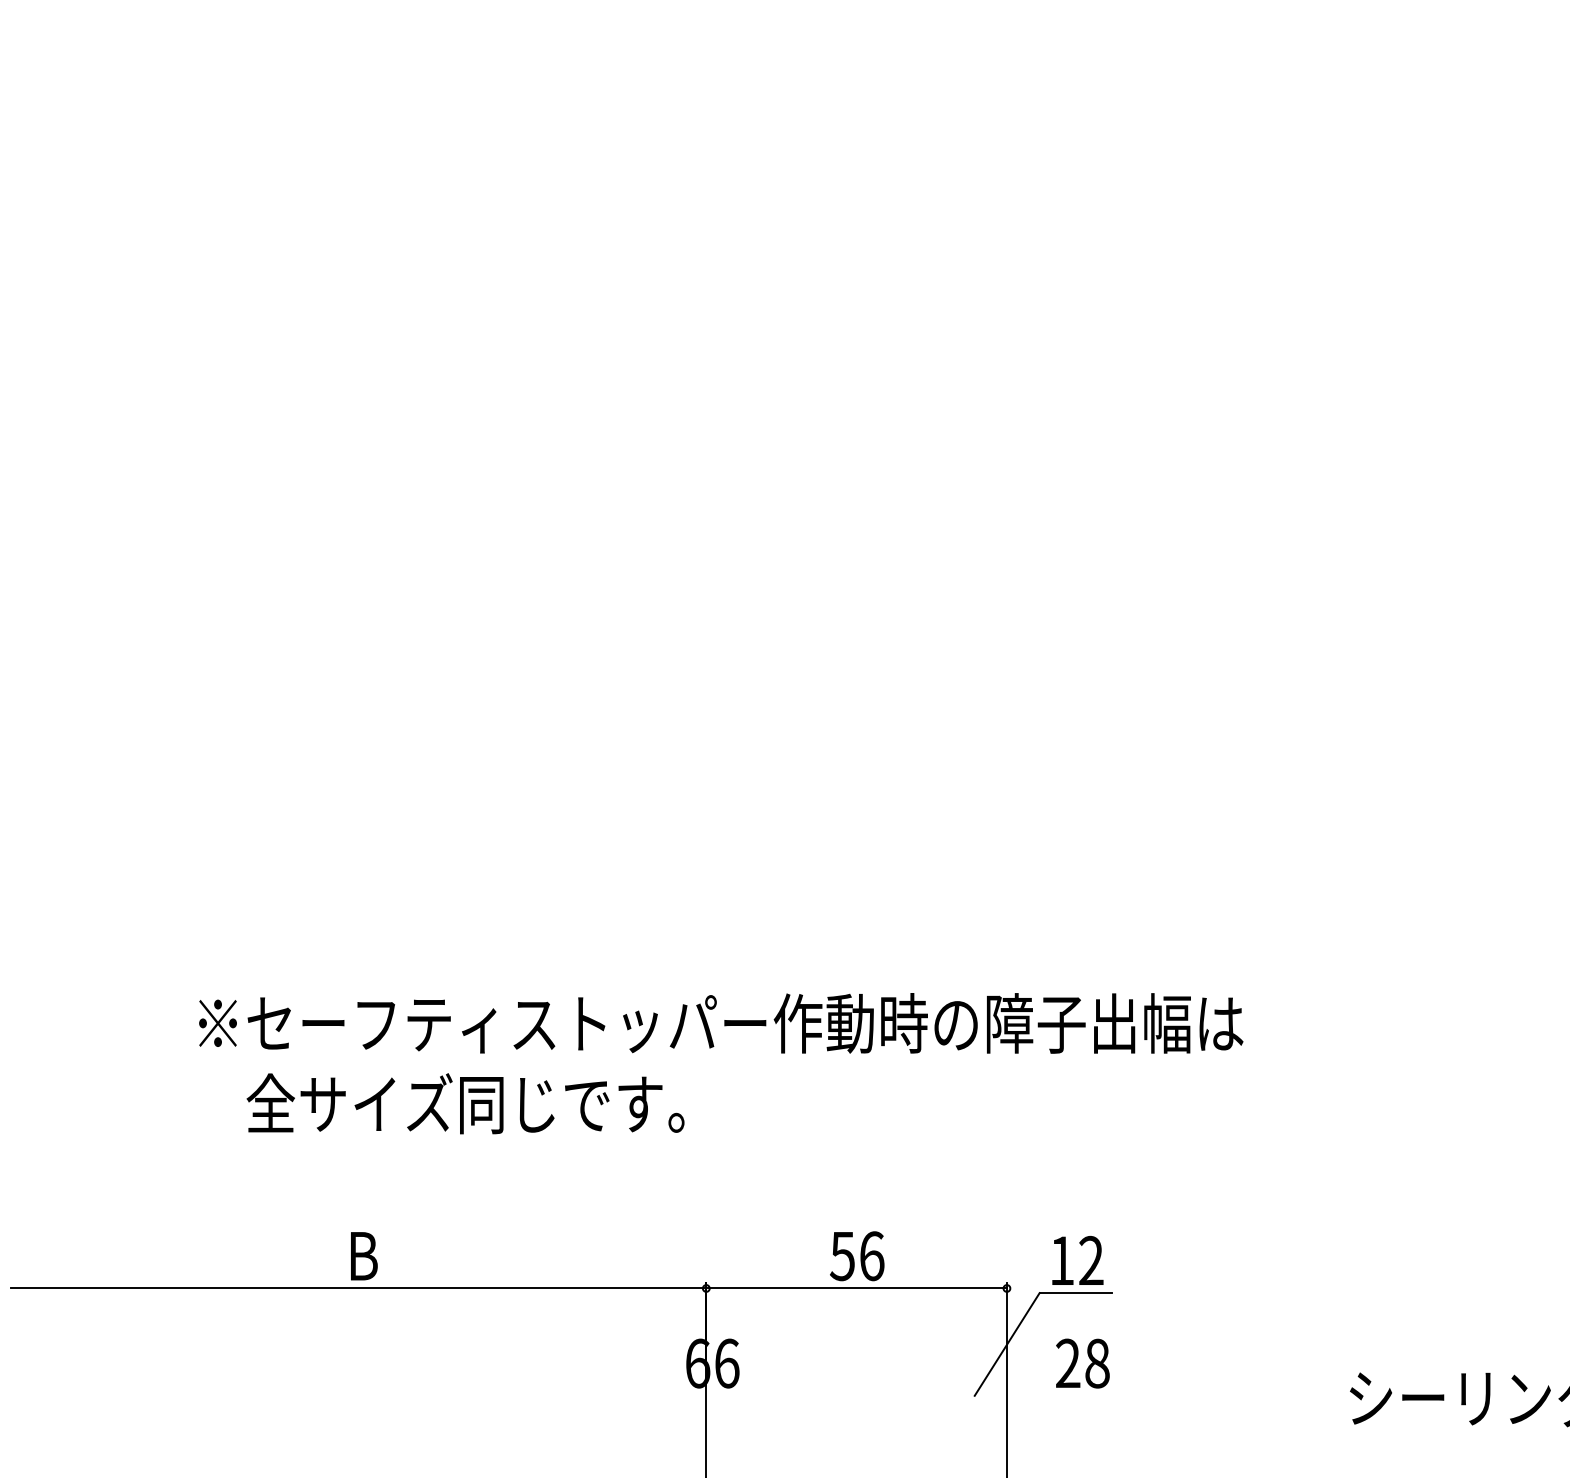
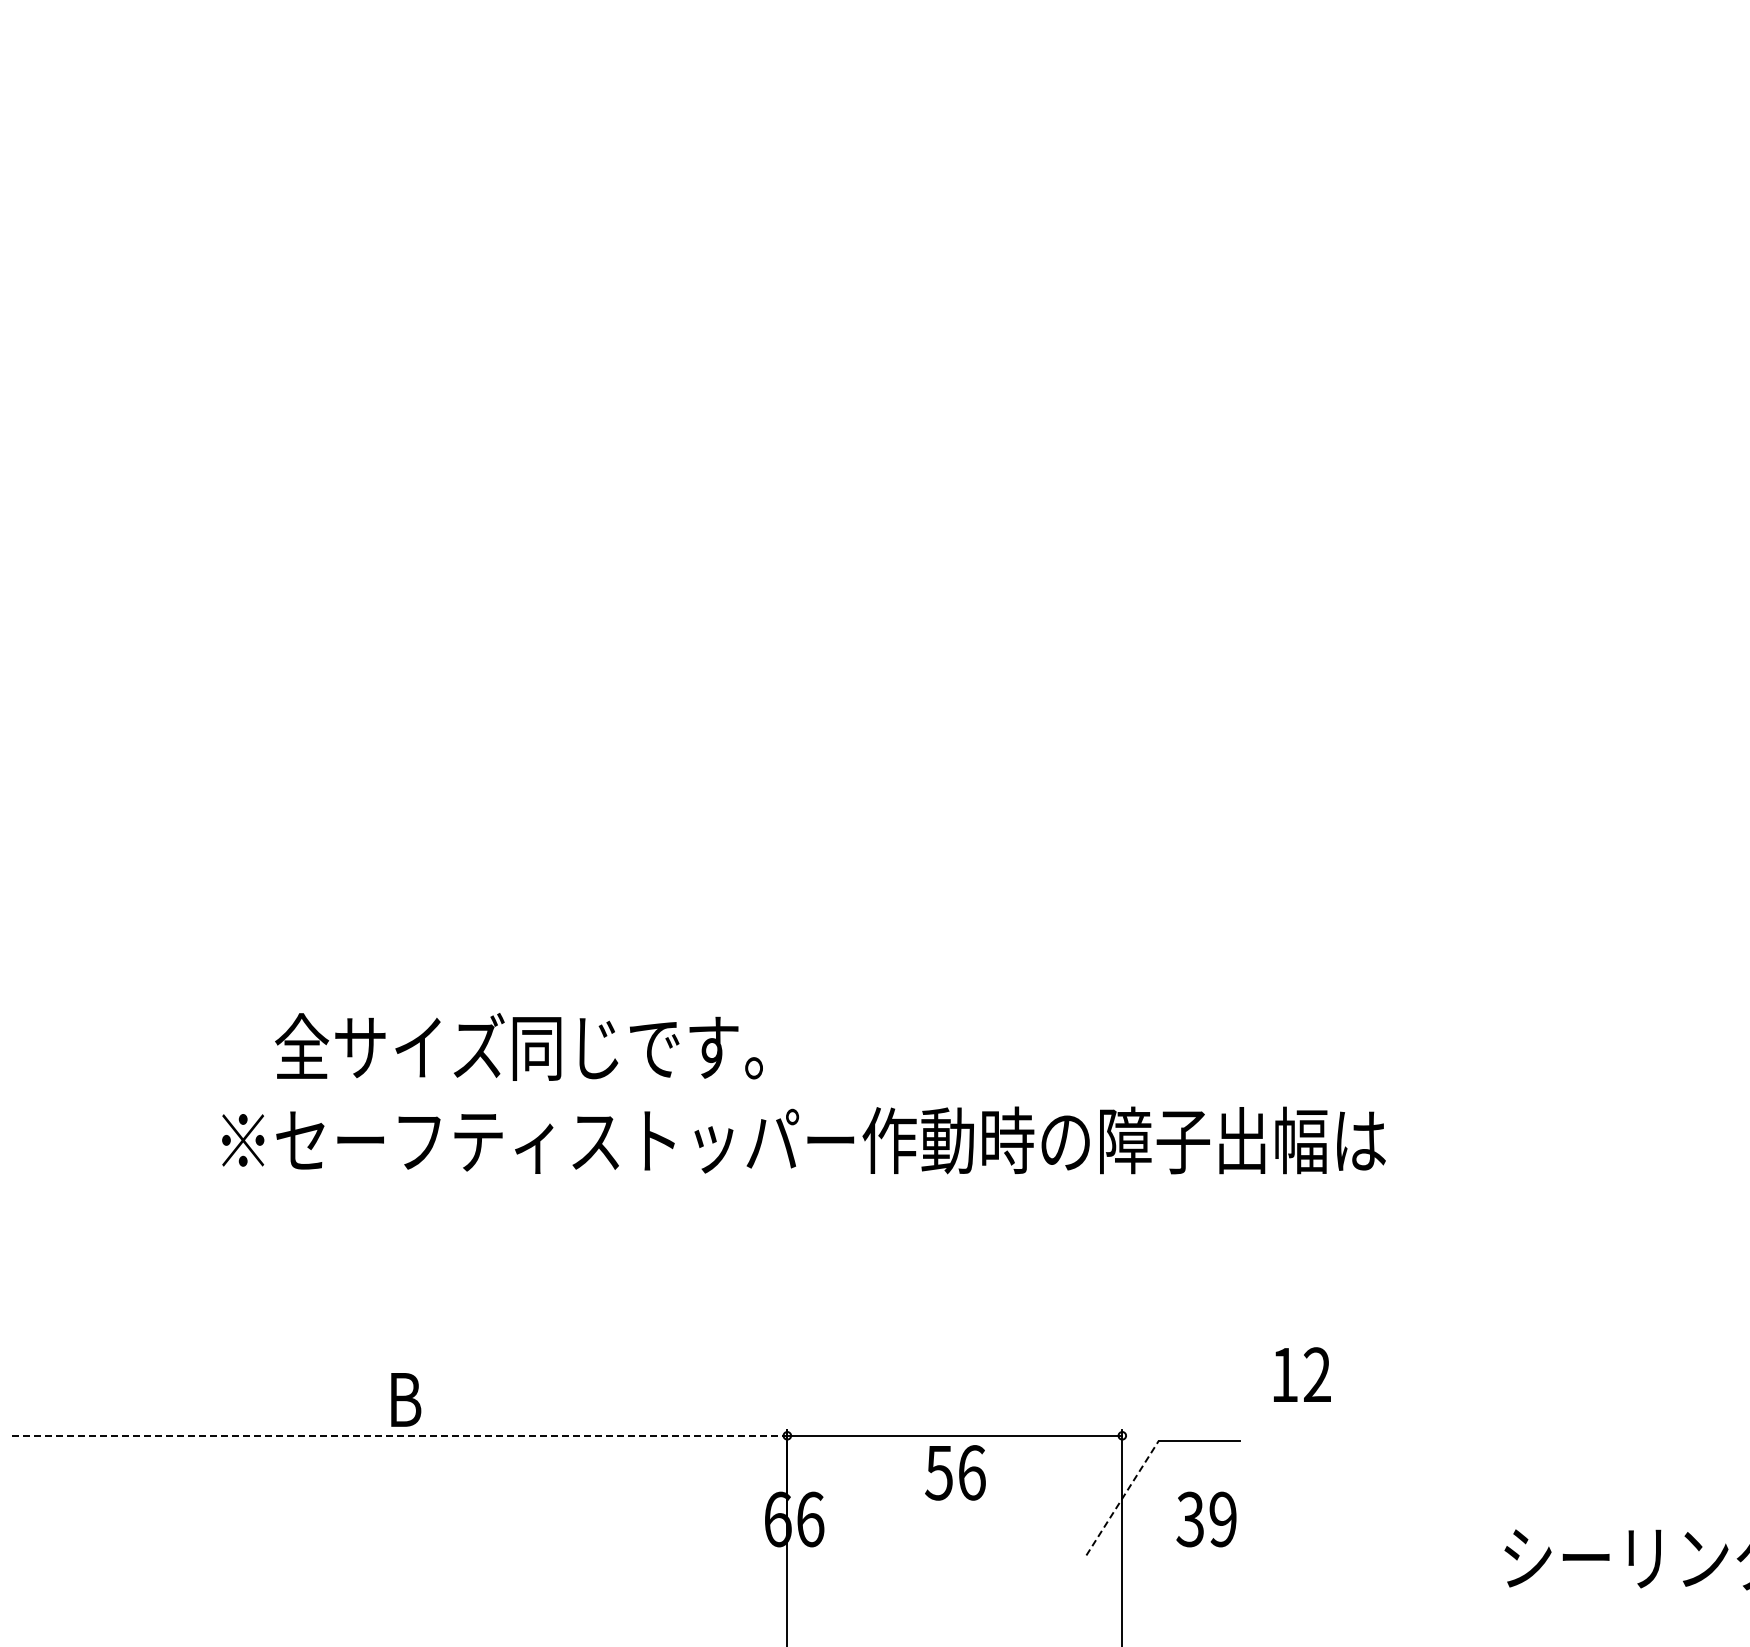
text: (465, 1103) -> (518, 1046), moved
text: (857, 1255) -> (955, 1472), moved
text: (1078, 1260) -> (1302, 1374), moved
line: (358, 1288) -> (399, 1435), solid -> dashed
line: (1007, 1344) -> (1122, 1498), solid -> dashed
text: (1082, 1363) -> (1206, 1519), 28 -> 39

